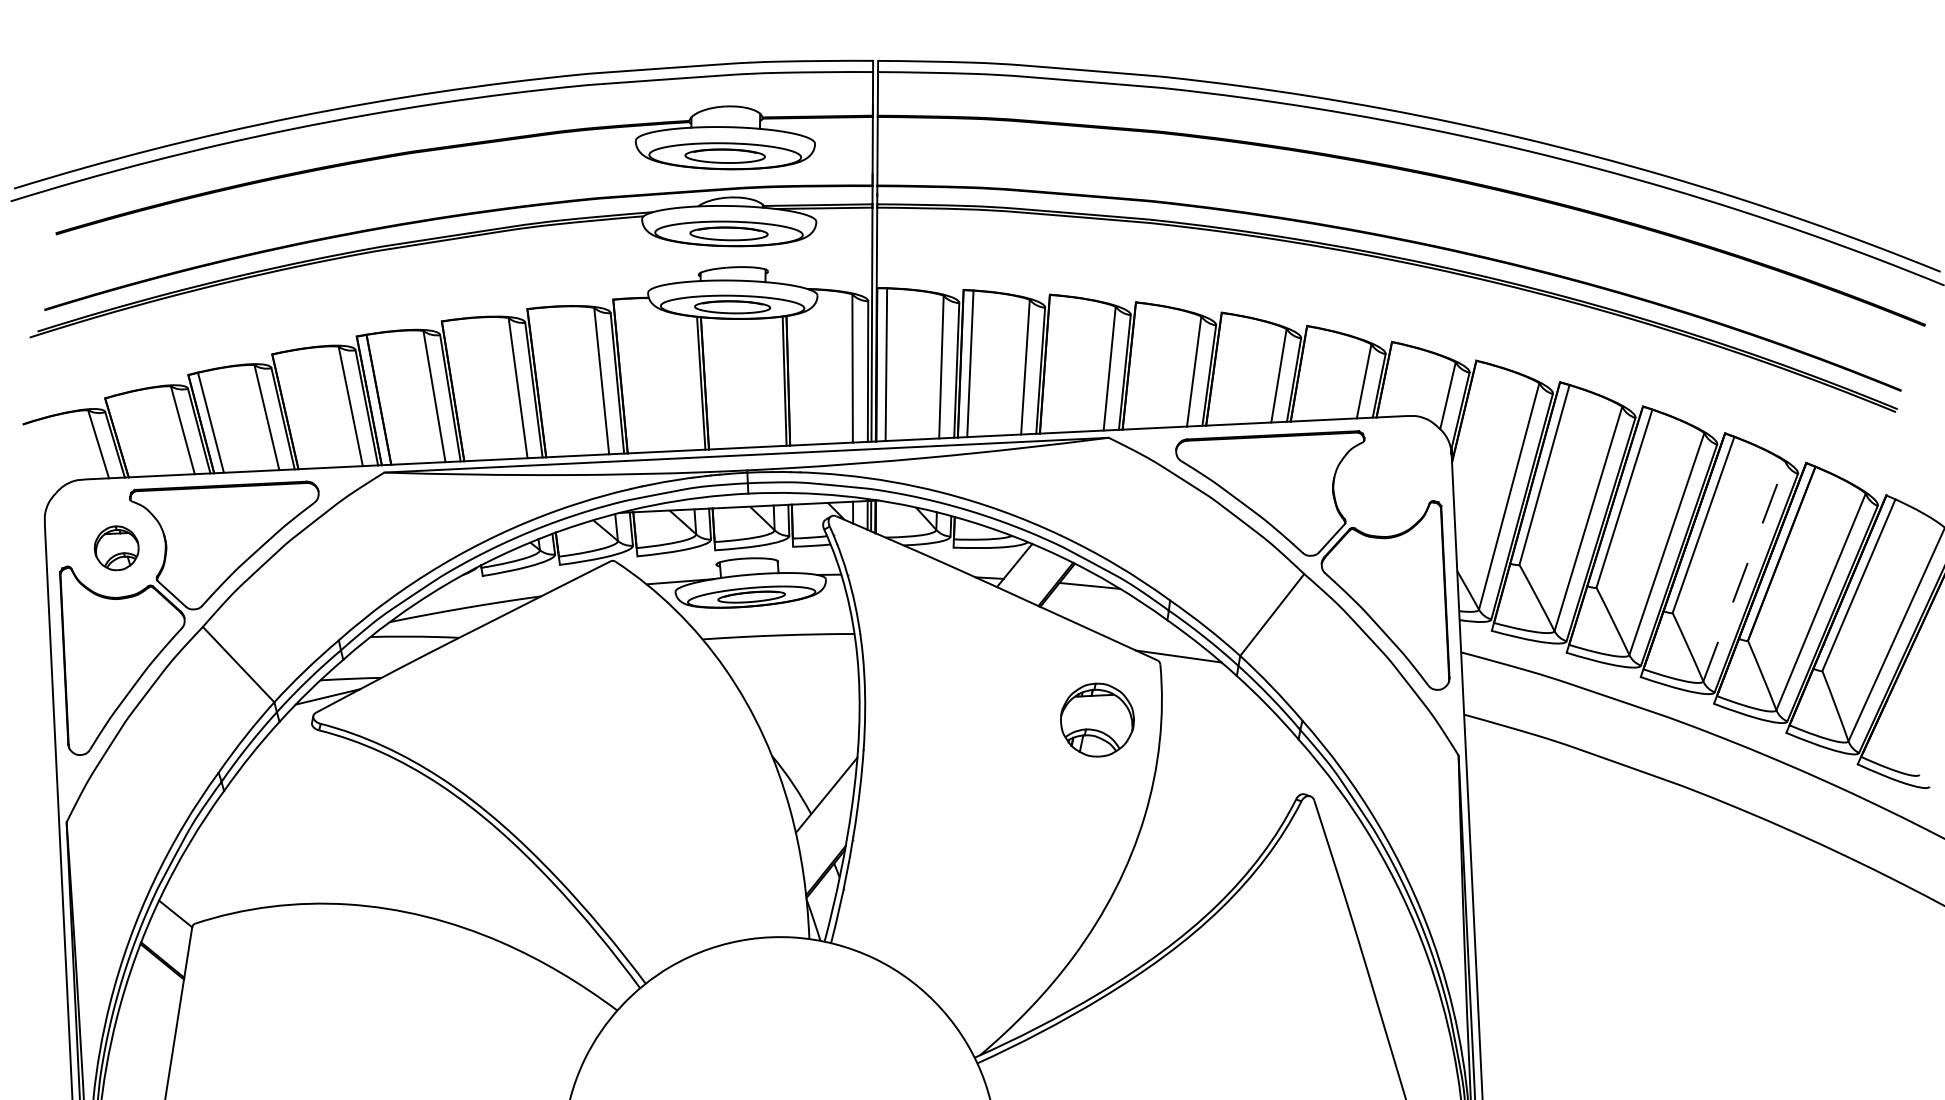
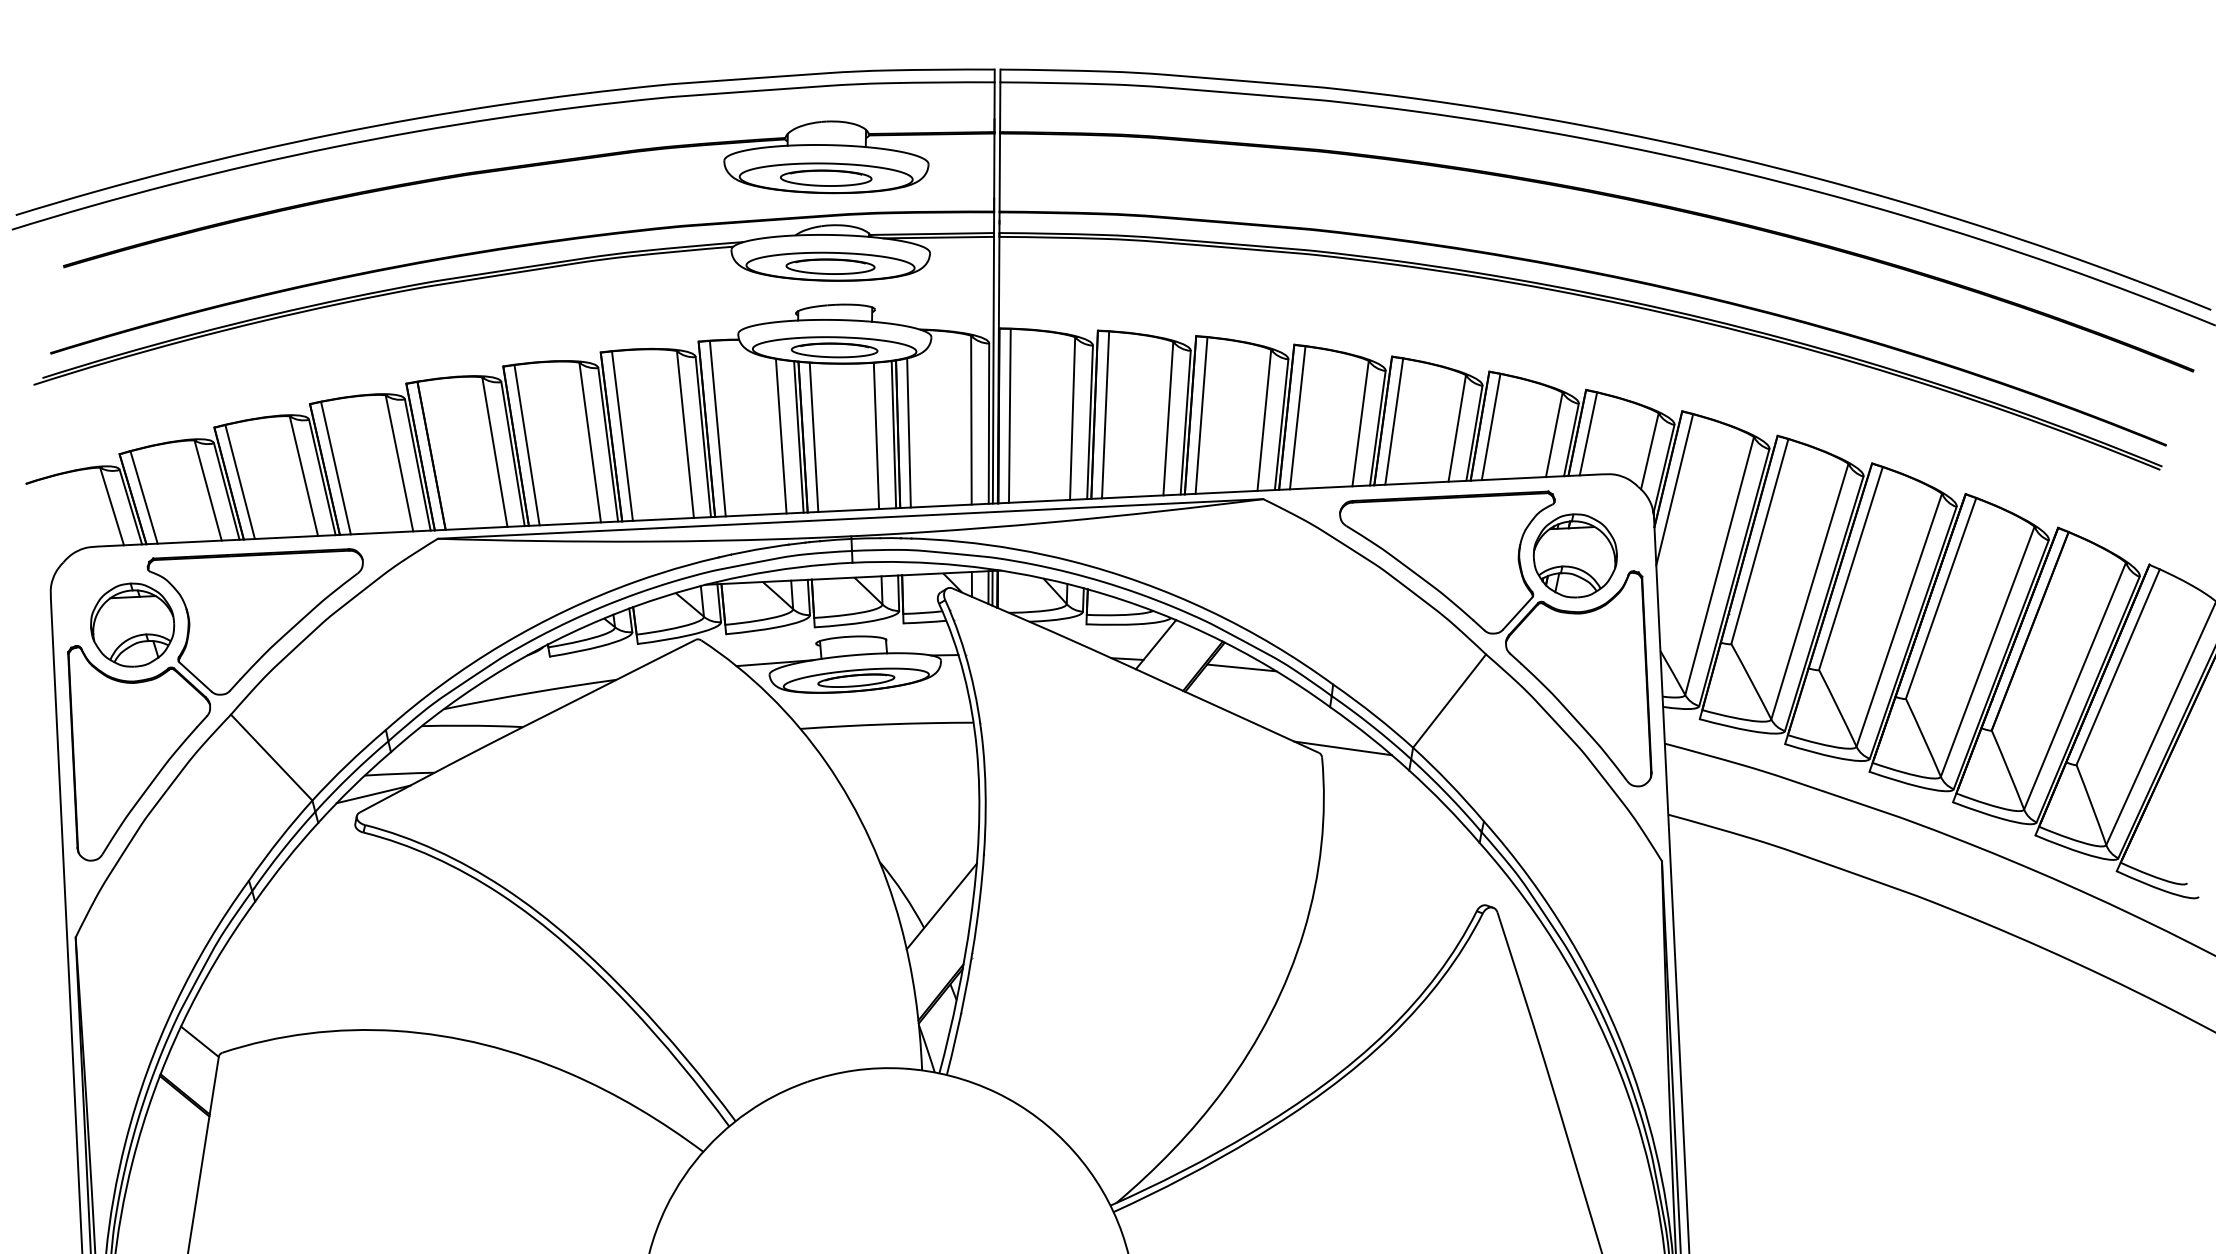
line: (1054, 364) -> (1201, 415), added
line: (1138, 366) -> (1297, 417), added
line: (1223, 369) -> (1394, 421), added
line: (1308, 374) -> (1490, 426), added
line: (629, 375) -> (717, 428), added
line: (797, 379) -> (908, 432), added
line: (1394, 380) -> (1588, 433), added
line: (546, 381) -> (622, 435), added
line: (685, 381) -> (780, 435), added
line: (769, 381) -> (876, 435), added
line: (714, 382) -> (813, 436), added
line: (462, 390) -> (526, 445), added
line: (294, 410) -> (335, 467), added
line: (1469, 429) -> (1674, 489), added
line: (126, 436) -> (143, 497), added
part: (116, 547) -> (132, 624), size x1.67
line: (1744, 571) -> (1987, 651), dashed -> solid
part: (1096, 719) -> (1574, 555), moved

